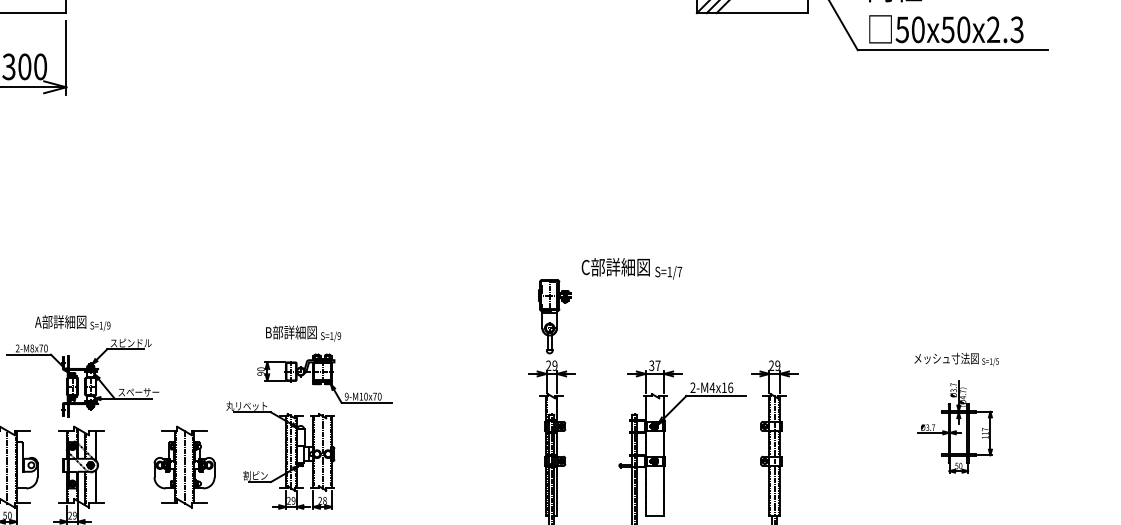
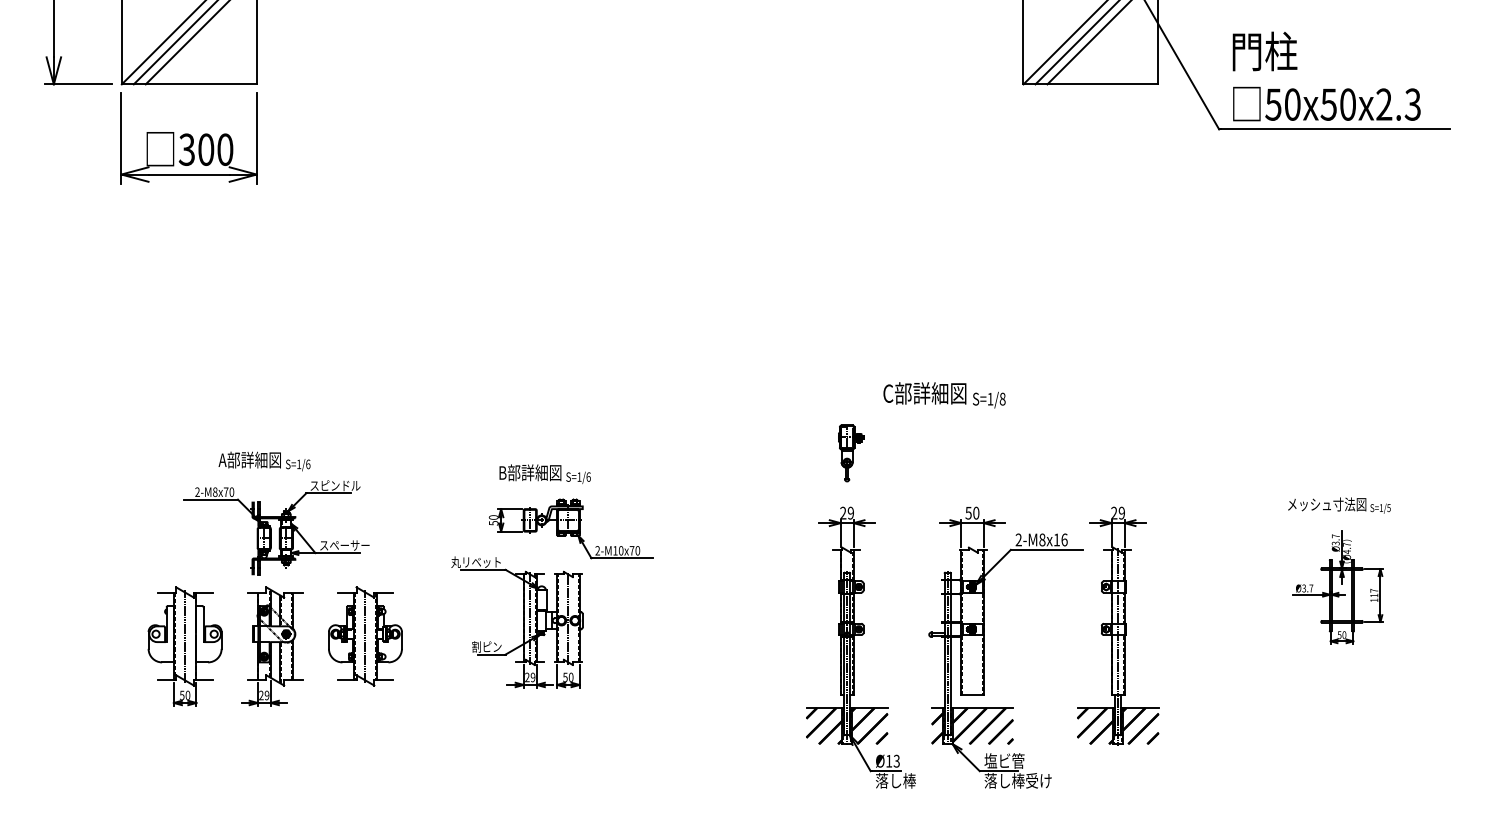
text: (679, 271) -> (1002, 398), S=1/7 -> S=1/8
part: (555, 316) -> (851, 453), size x0.62
text: (108, 325) -> (308, 464), S=1/9 -> S=1/6
text: (339, 335) -> (588, 476), S=1/9 -> S=1/6
text: (654, 365) -> (972, 512), 37 -> 50
text: (261, 374) -> (493, 523), 90 -> 50
text: (712, 387) -> (1042, 539), 2-M4x16 -> 2-M8x16
text: (346, 396) -> (597, 550), 9-M10x70 -> 2-M10x70
part: (184, 467) -> (365, 636), moved
text: (322, 500) -> (568, 677), 28 -> 50

